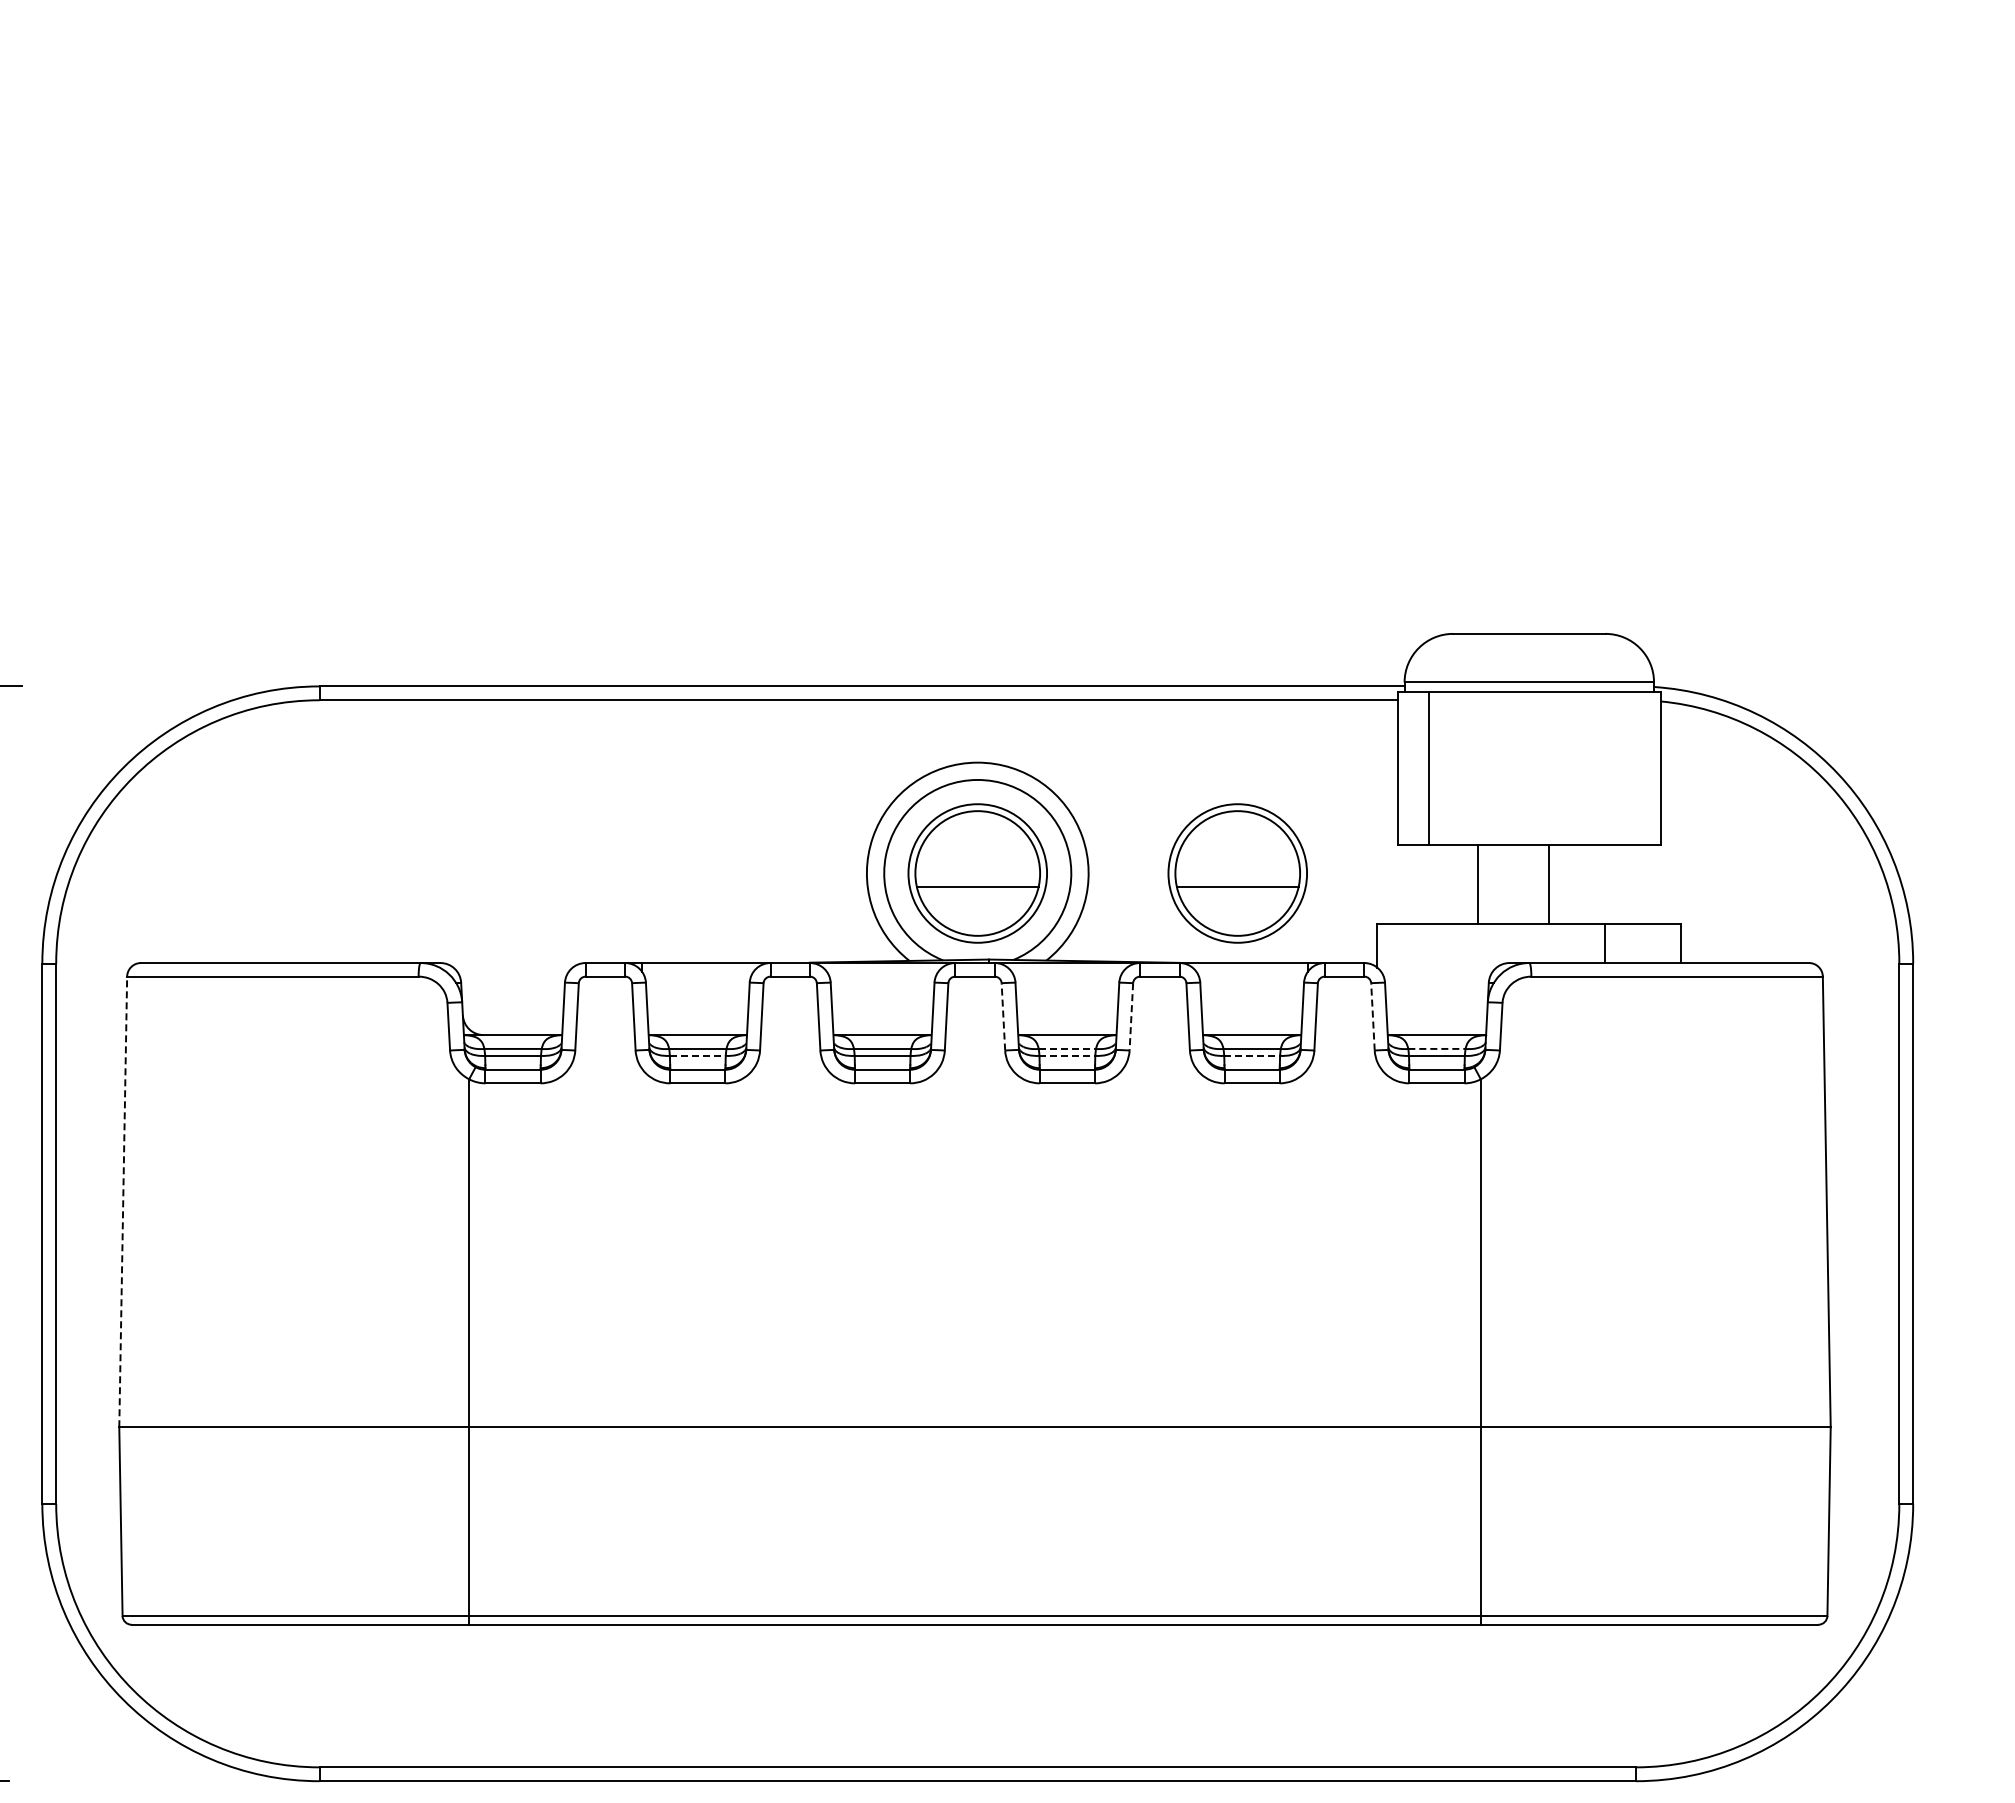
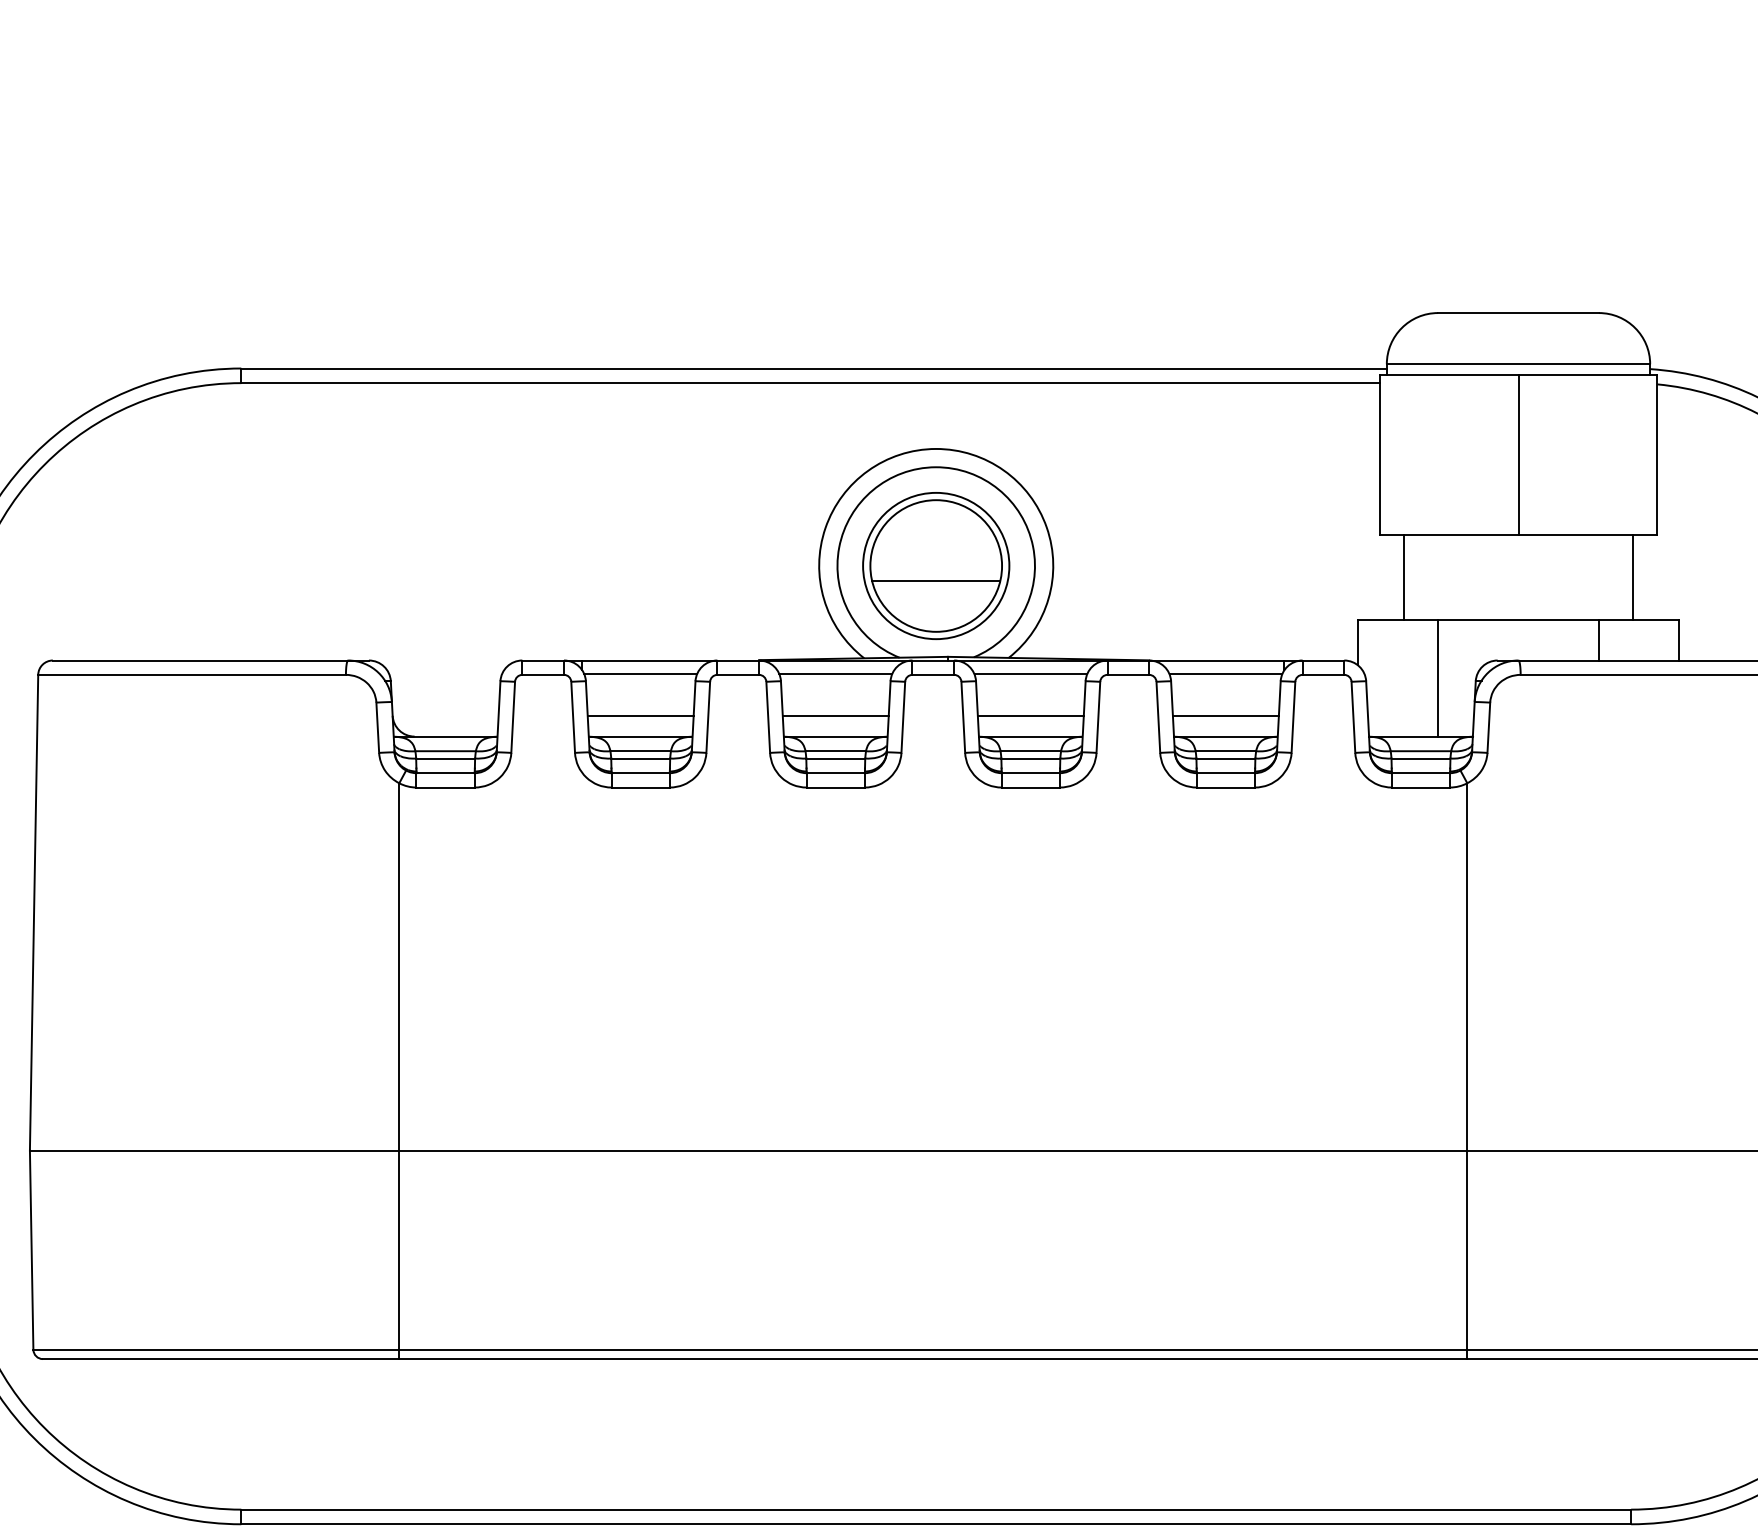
line: (1429, 768) -> (1518, 455), moved
part: (1237, 873) -> (1210, 566), removed
line: (1478, 884) -> (1404, 577), moved
line: (1549, 884) -> (1632, 577), moved
line: (697, 976) -> (640, 674), added
line: (882, 976) -> (835, 674), added
line: (1067, 976) -> (1030, 674), added
line: (1251, 976) -> (1225, 674), added
line: (1453, 979) -> (1438, 677), added
line: (697, 1015) -> (640, 715), added
line: (882, 1015) -> (835, 715), added
line: (1067, 1015) -> (1030, 715), added
line: (1251, 1015) -> (1225, 715), added
line: (1003, 1016) -> (963, 716), dashed -> solid
line: (1131, 1016) -> (1098, 716), dashed -> solid
line: (1372, 1016) -> (1352, 716), dashed -> solid
line: (1067, 1048) -> (1030, 750), dashed -> solid
line: (1436, 1048) -> (1420, 750), dashed -> solid
line: (697, 1055) -> (640, 758), dashed -> solid
line: (1067, 1055) -> (1030, 758), dashed -> solid
line: (1252, 1055) -> (1226, 758), dashed -> solid
line: (123, 1201) -> (34, 912), dashed -> solid

